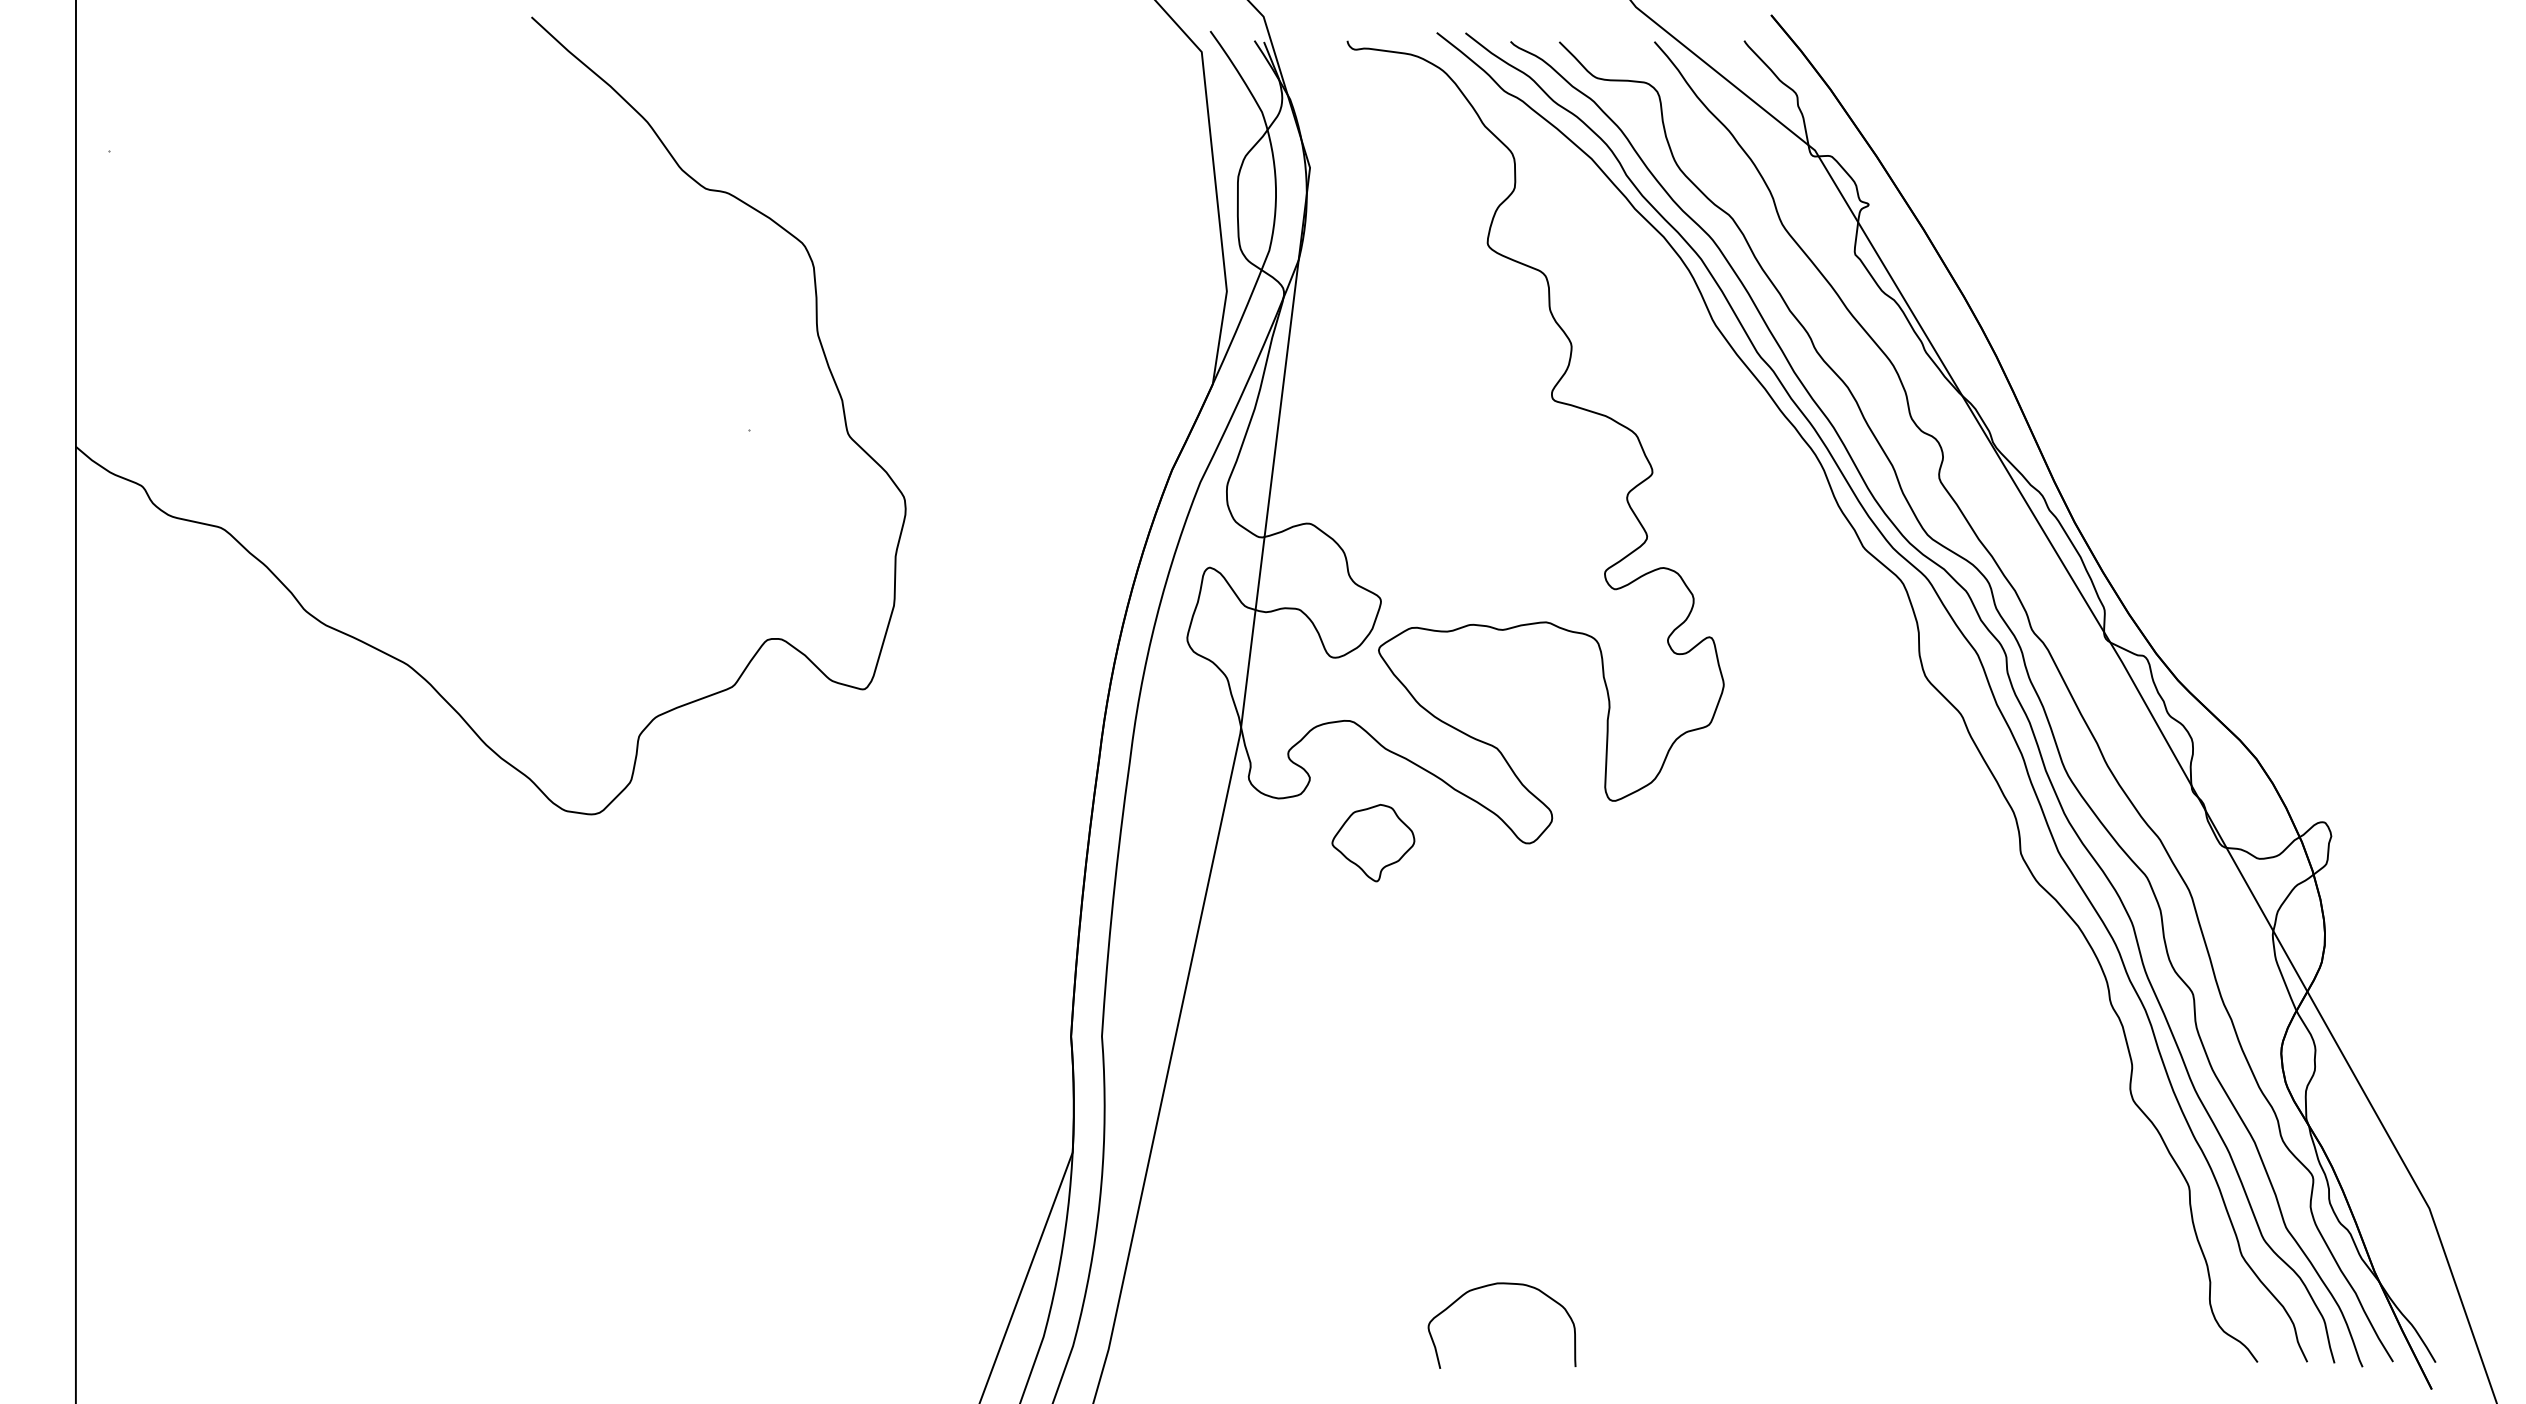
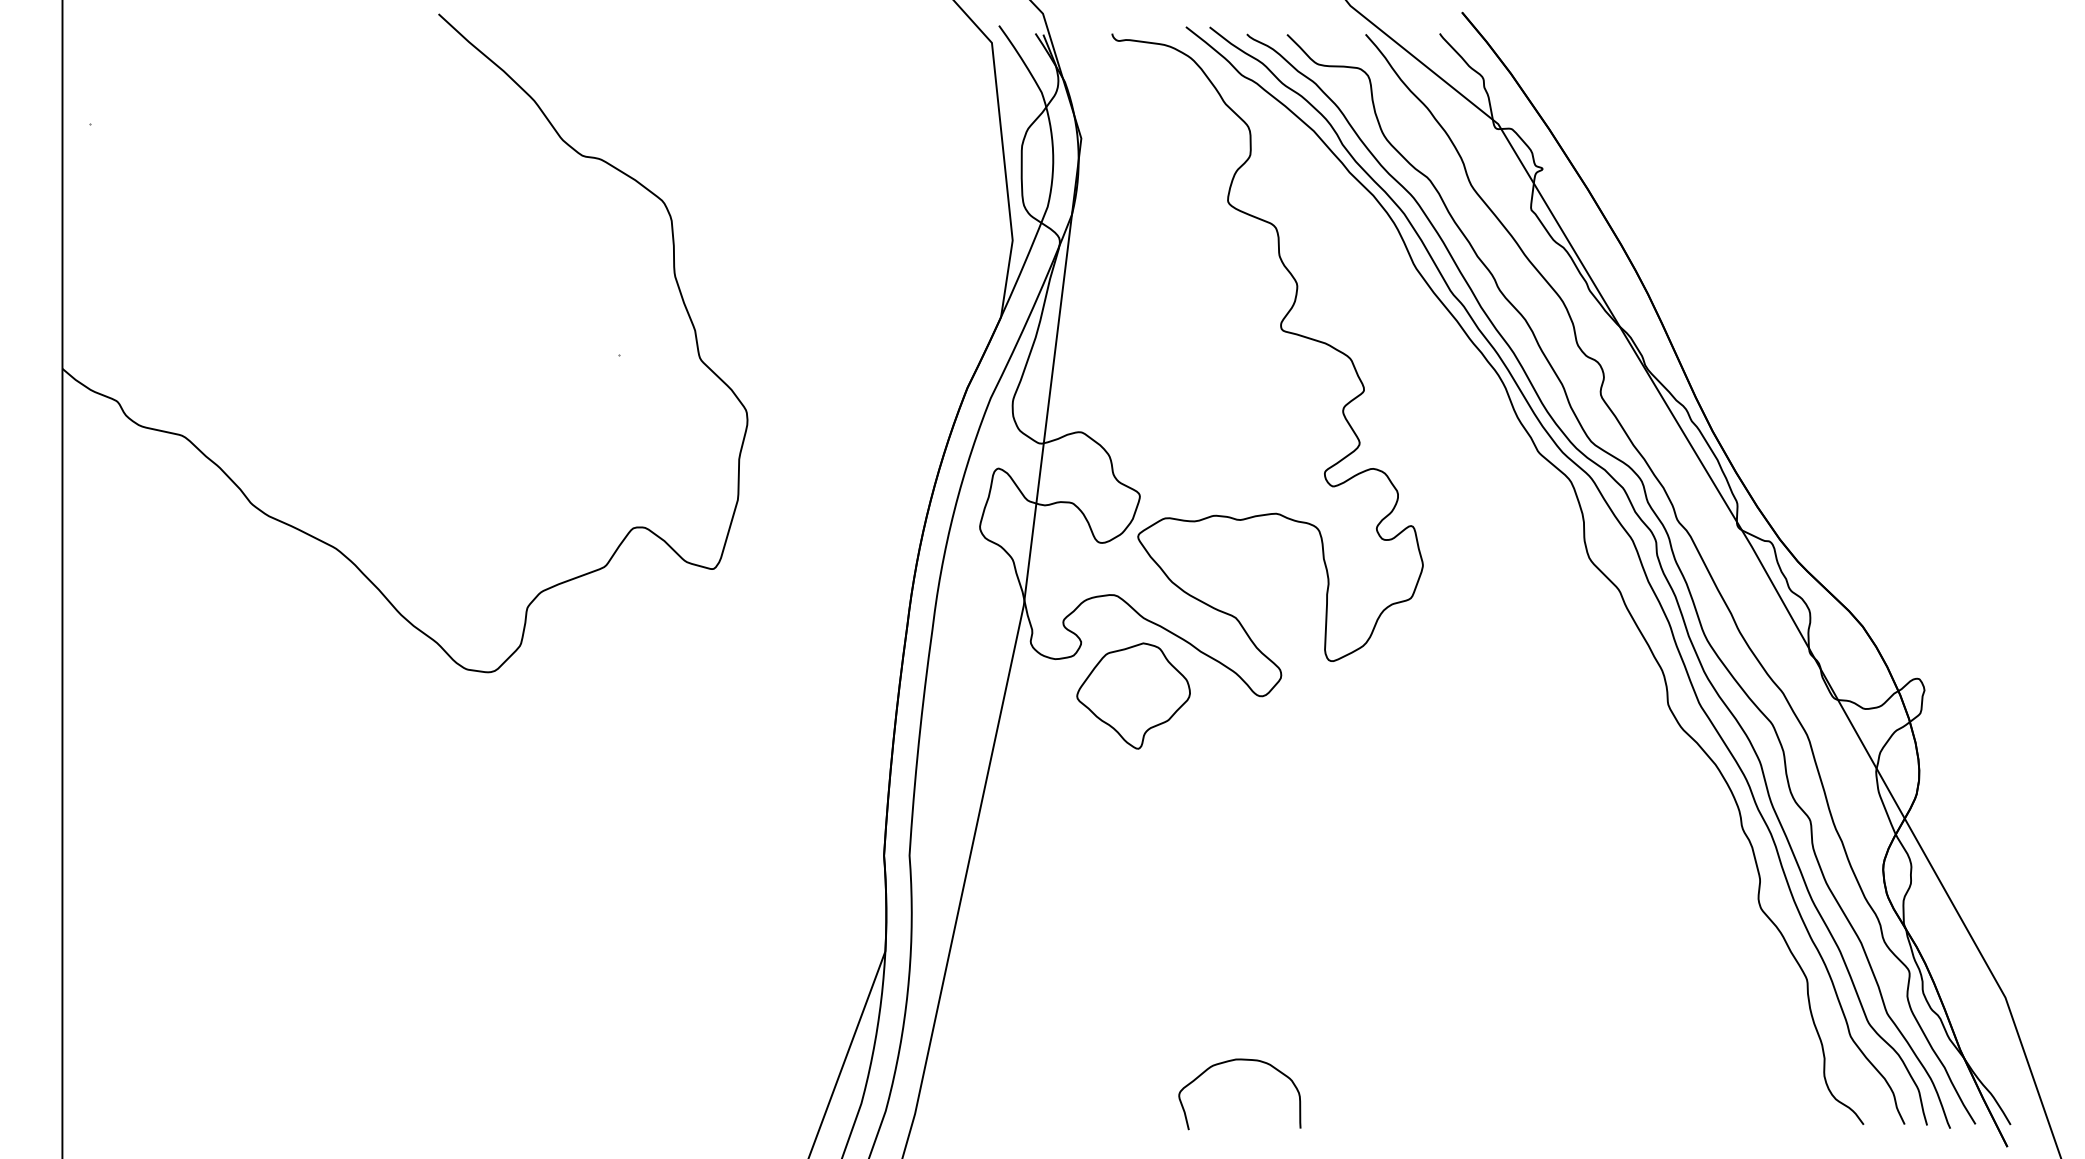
part: (1373, 842) -> (1133, 695), size x1.67

